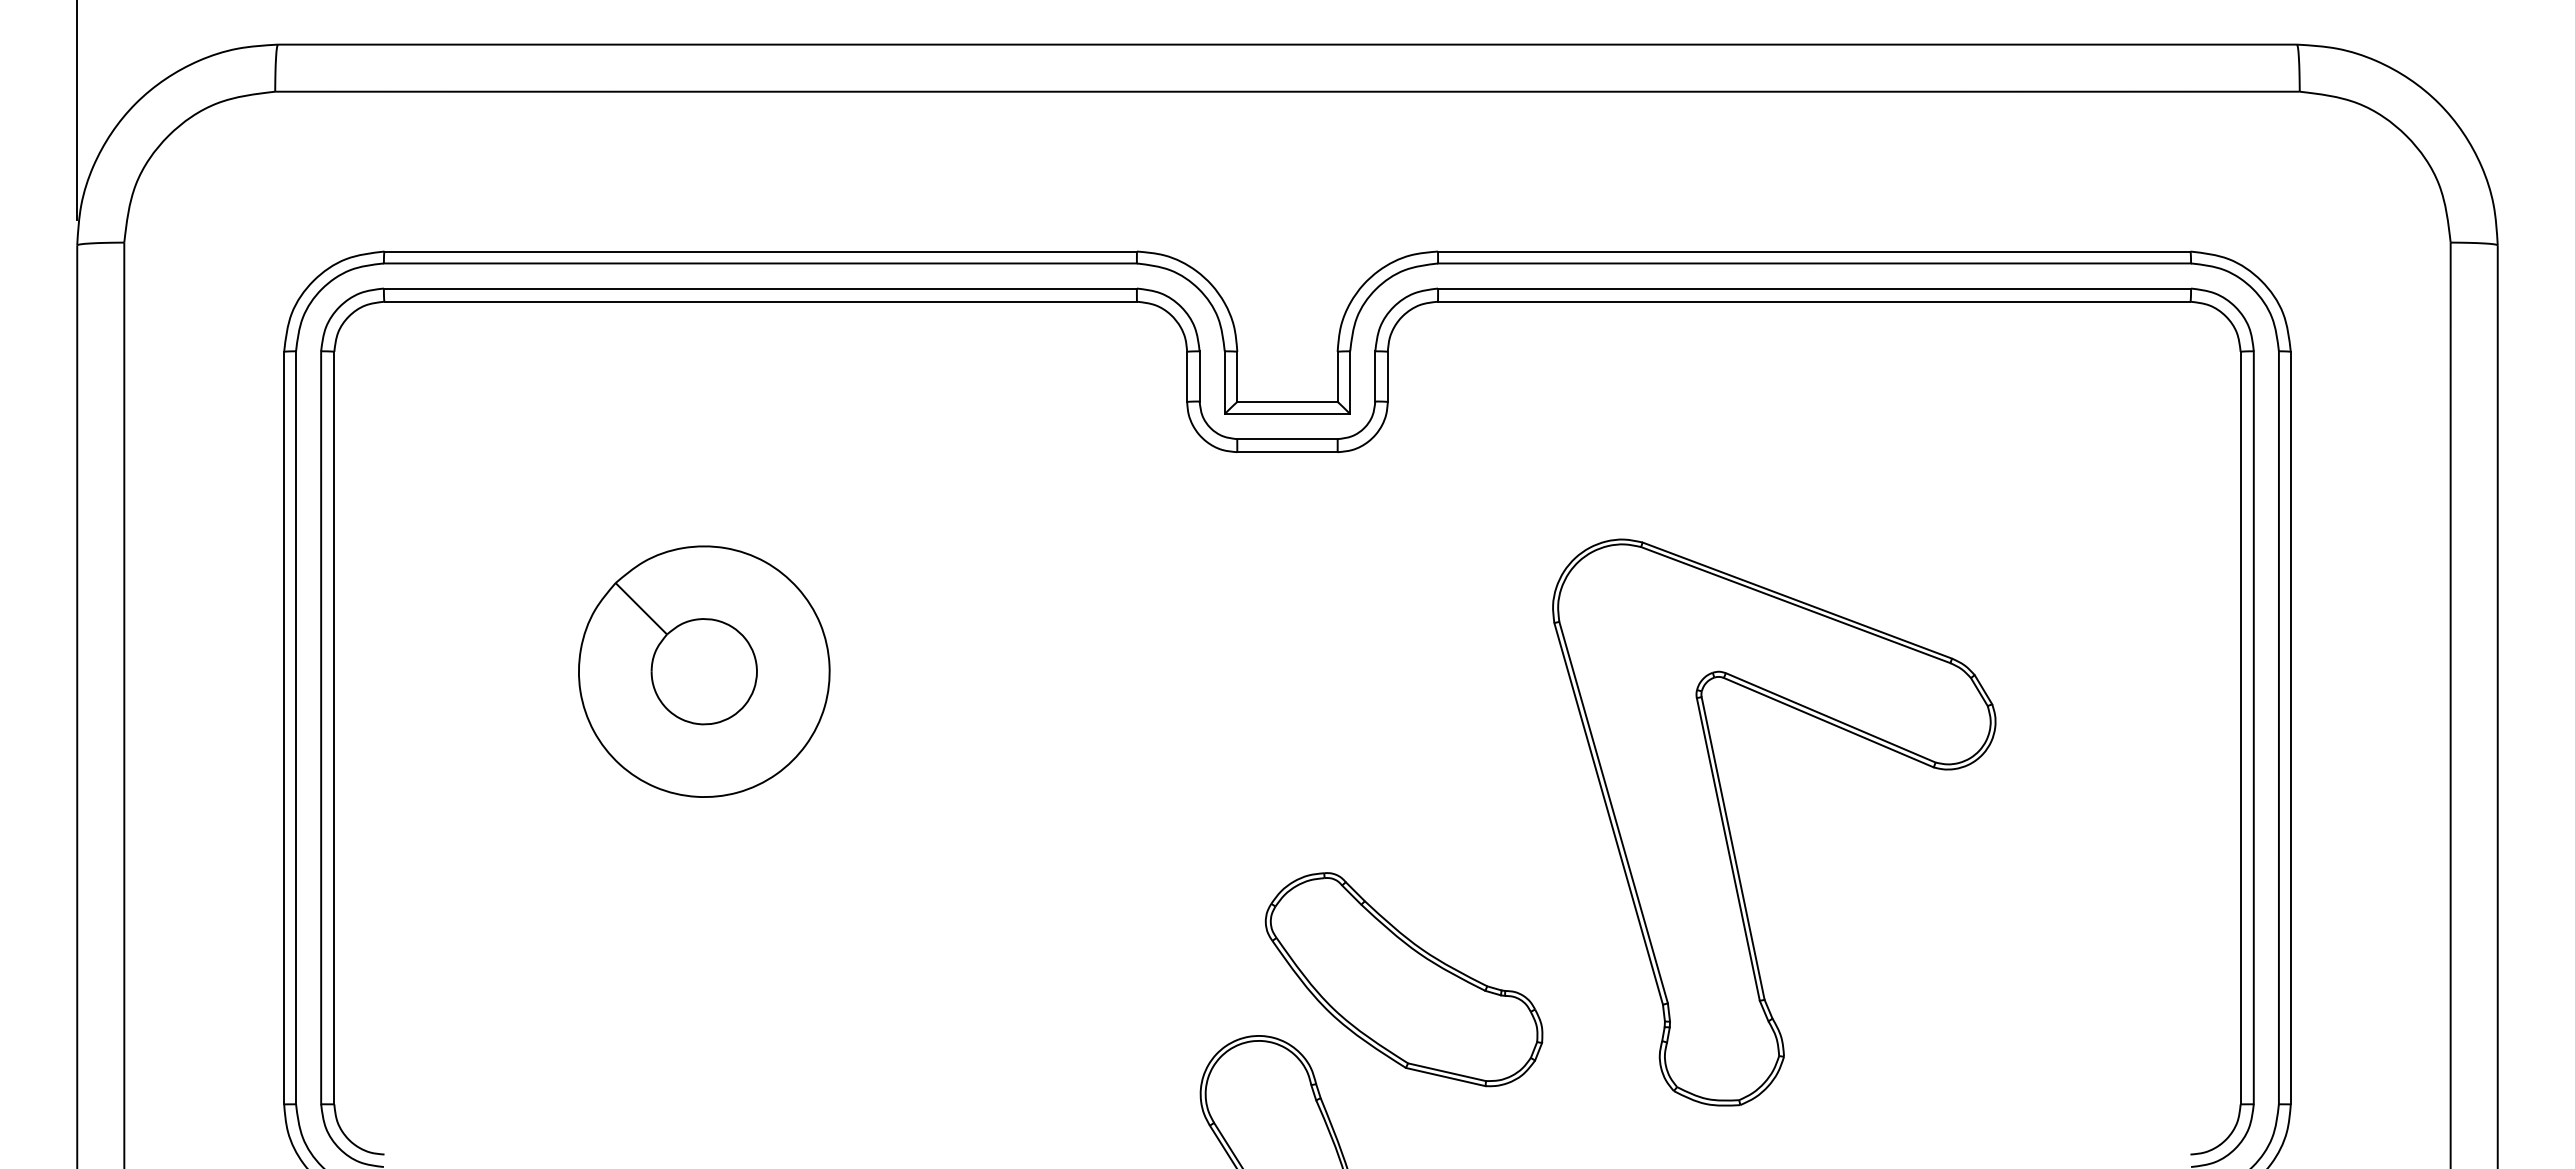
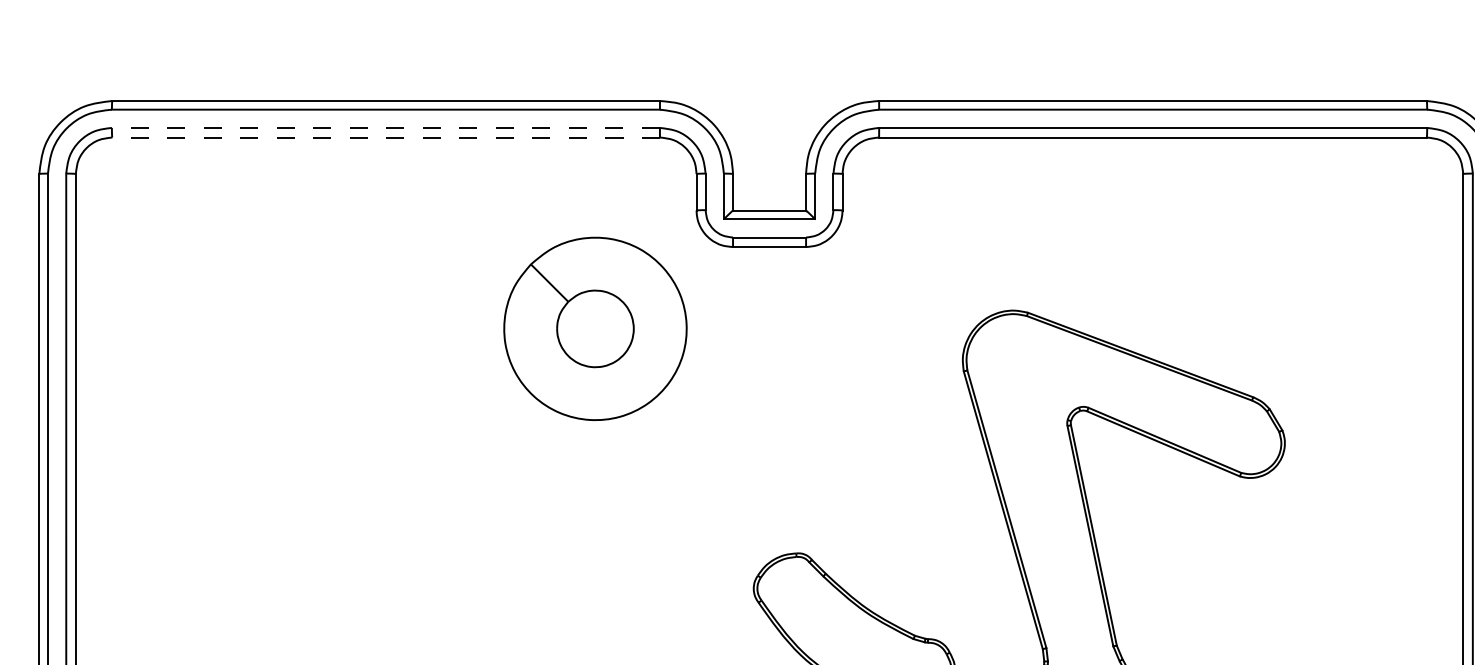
line: (759, 288) -> (385, 127), solid -> dashed
line: (760, 301) -> (386, 137), solid -> dashed
part: (704, 671) -> (595, 328), moved

